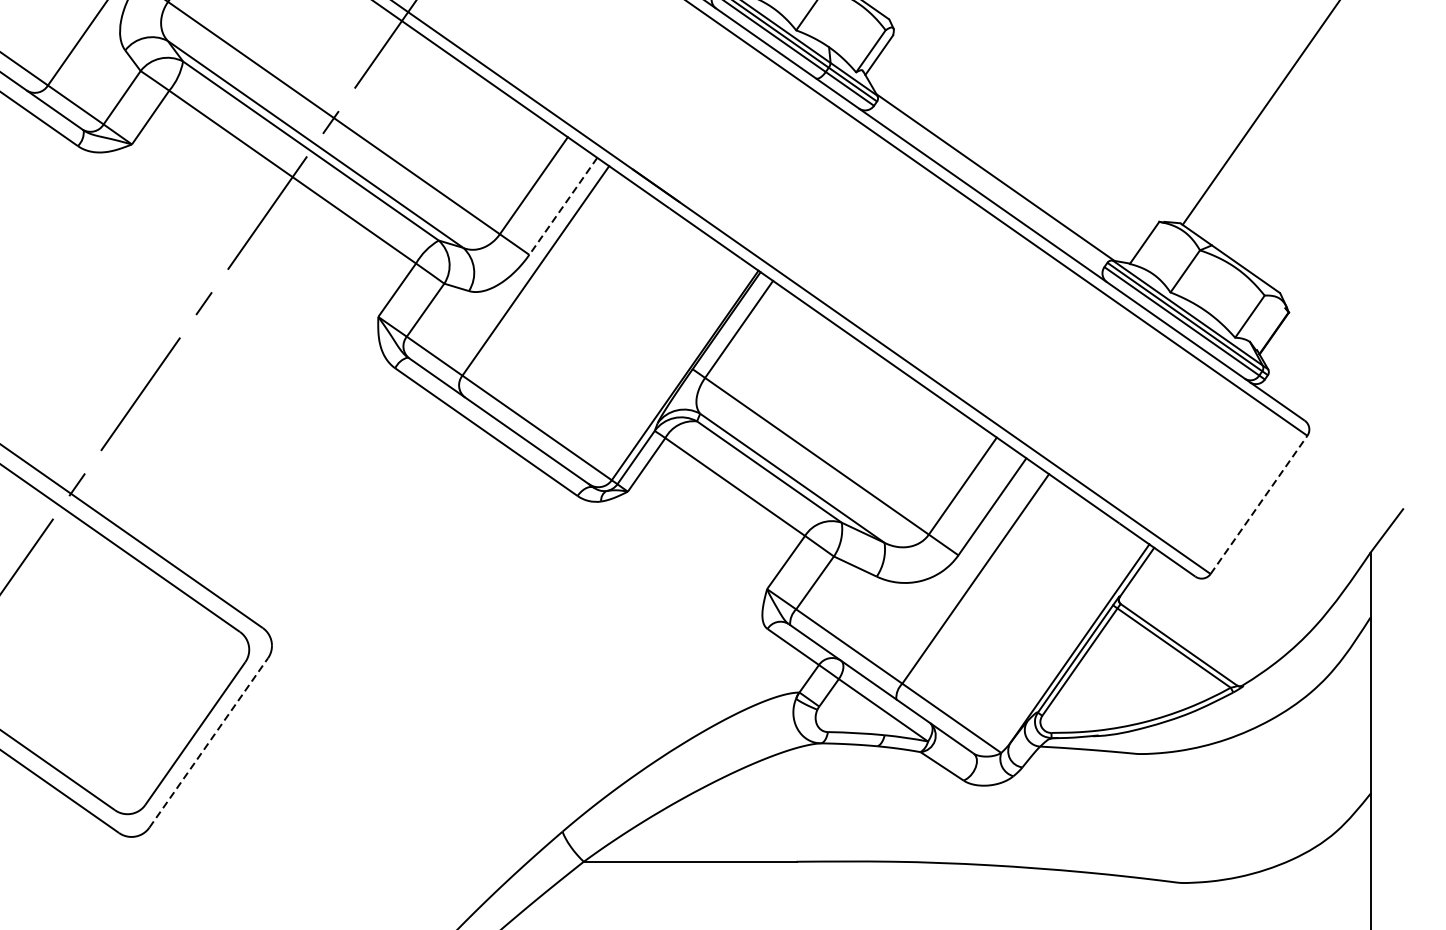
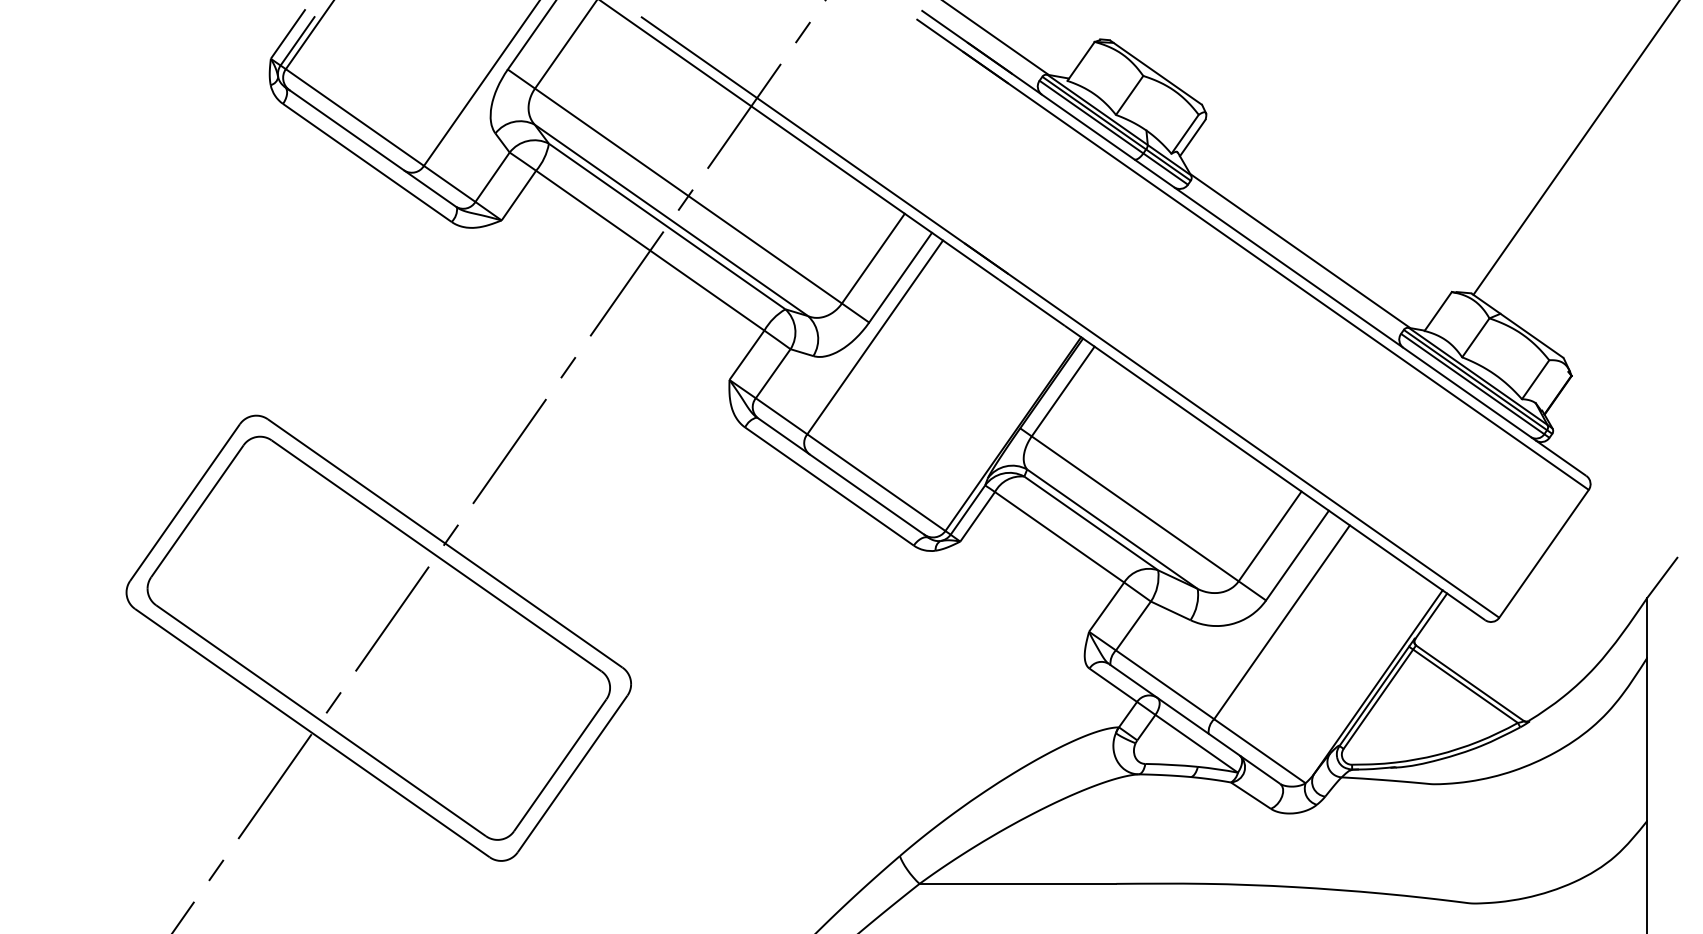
line: (563, 206) -> (900, 277), dashed -> solid
line: (1259, 504) -> (1544, 553), dashed -> solid
line: (208, 742) -> (572, 773), dashed -> solid

